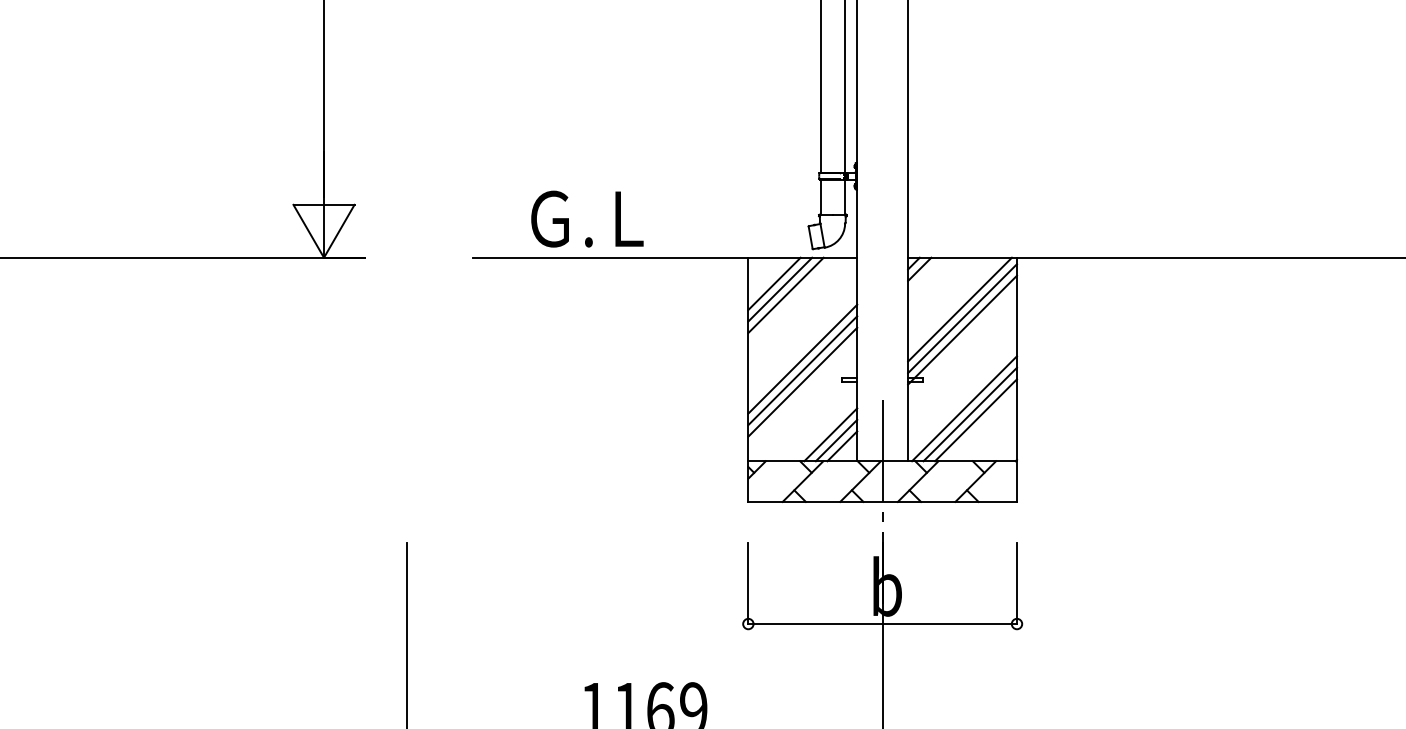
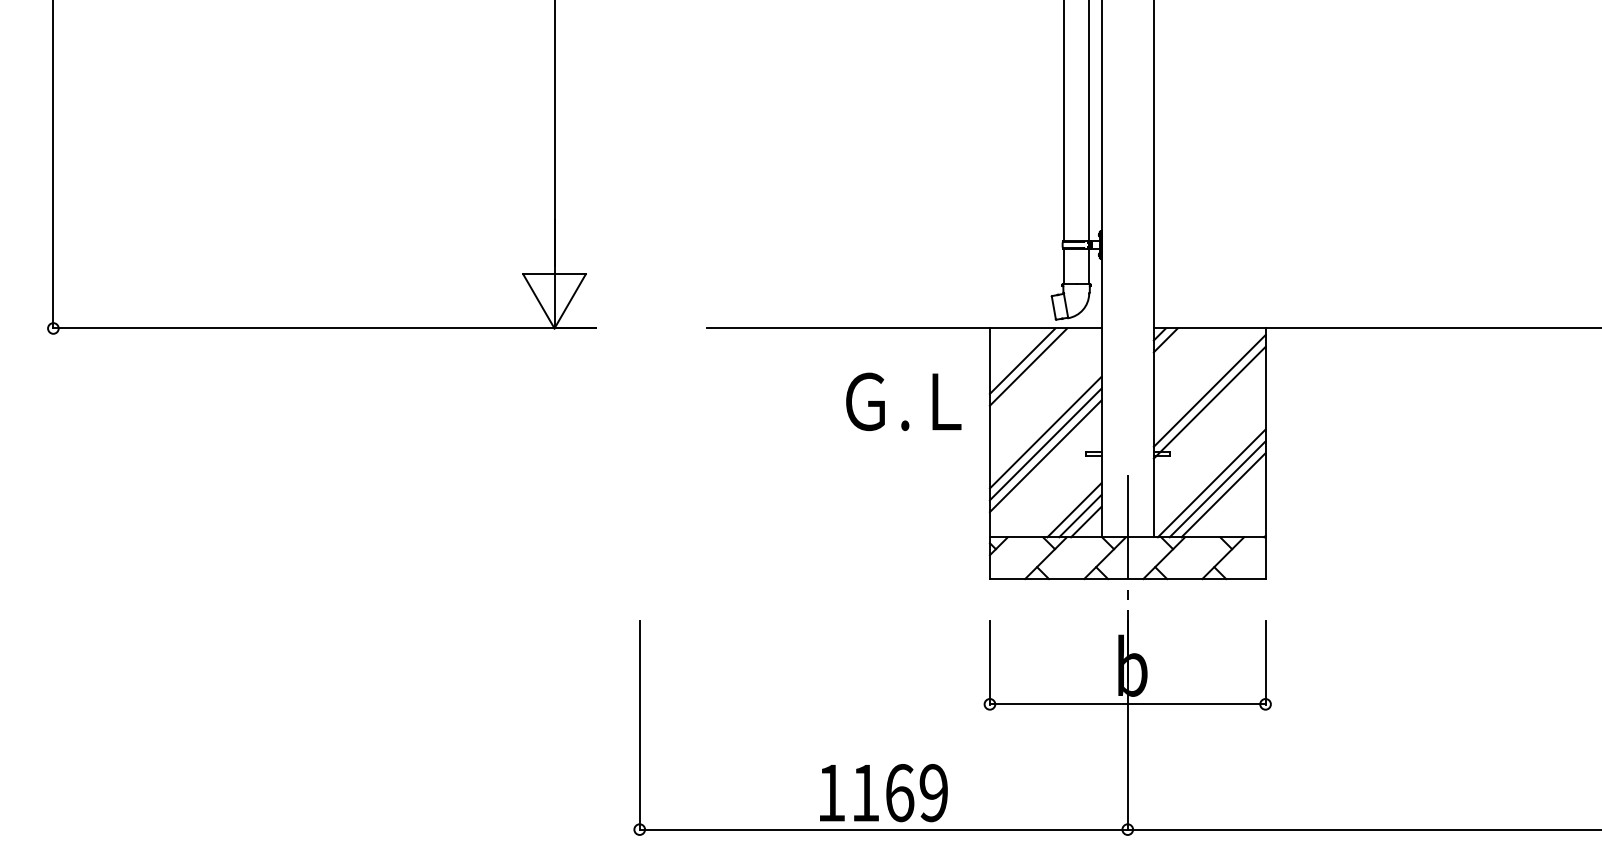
text: (587, 218) -> (903, 401), moved
line: (774, 284) -> (1016, 355), removed
line: (959, 309) -> (1206, 381), removed

